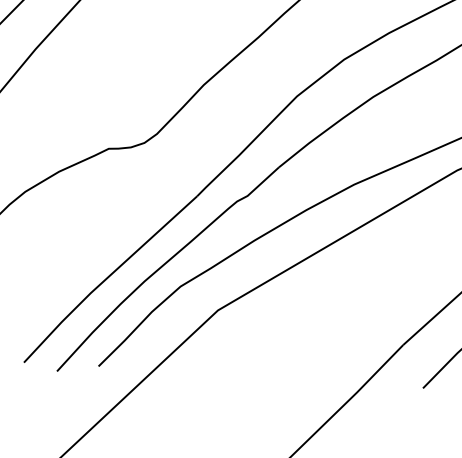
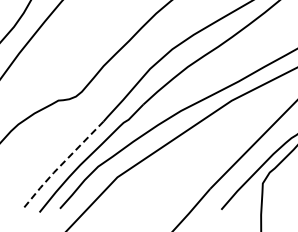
line: (104, 279) -> (60, 165), solid -> dashed

